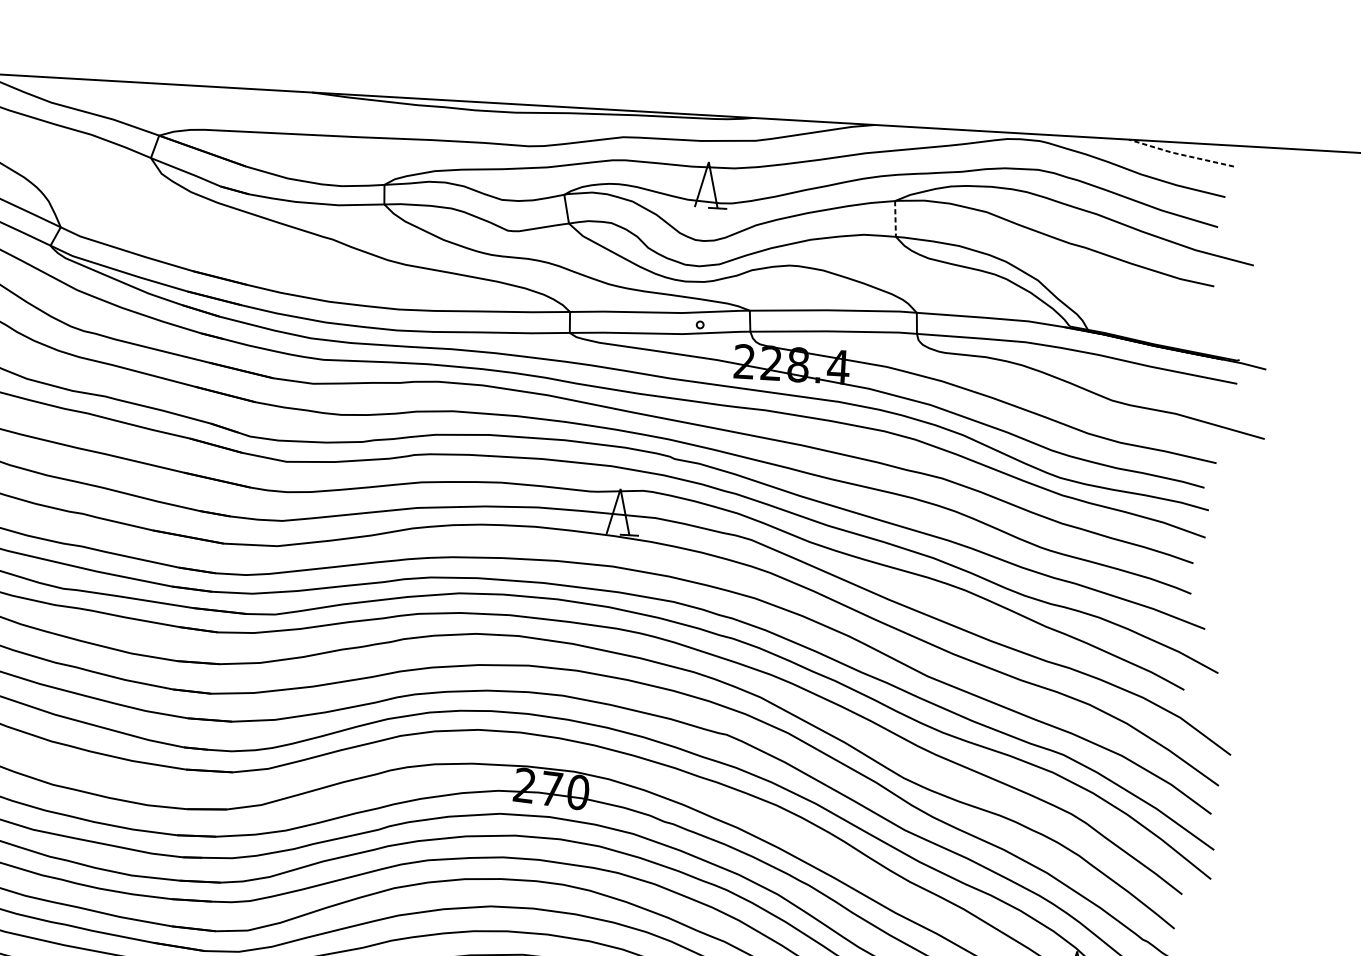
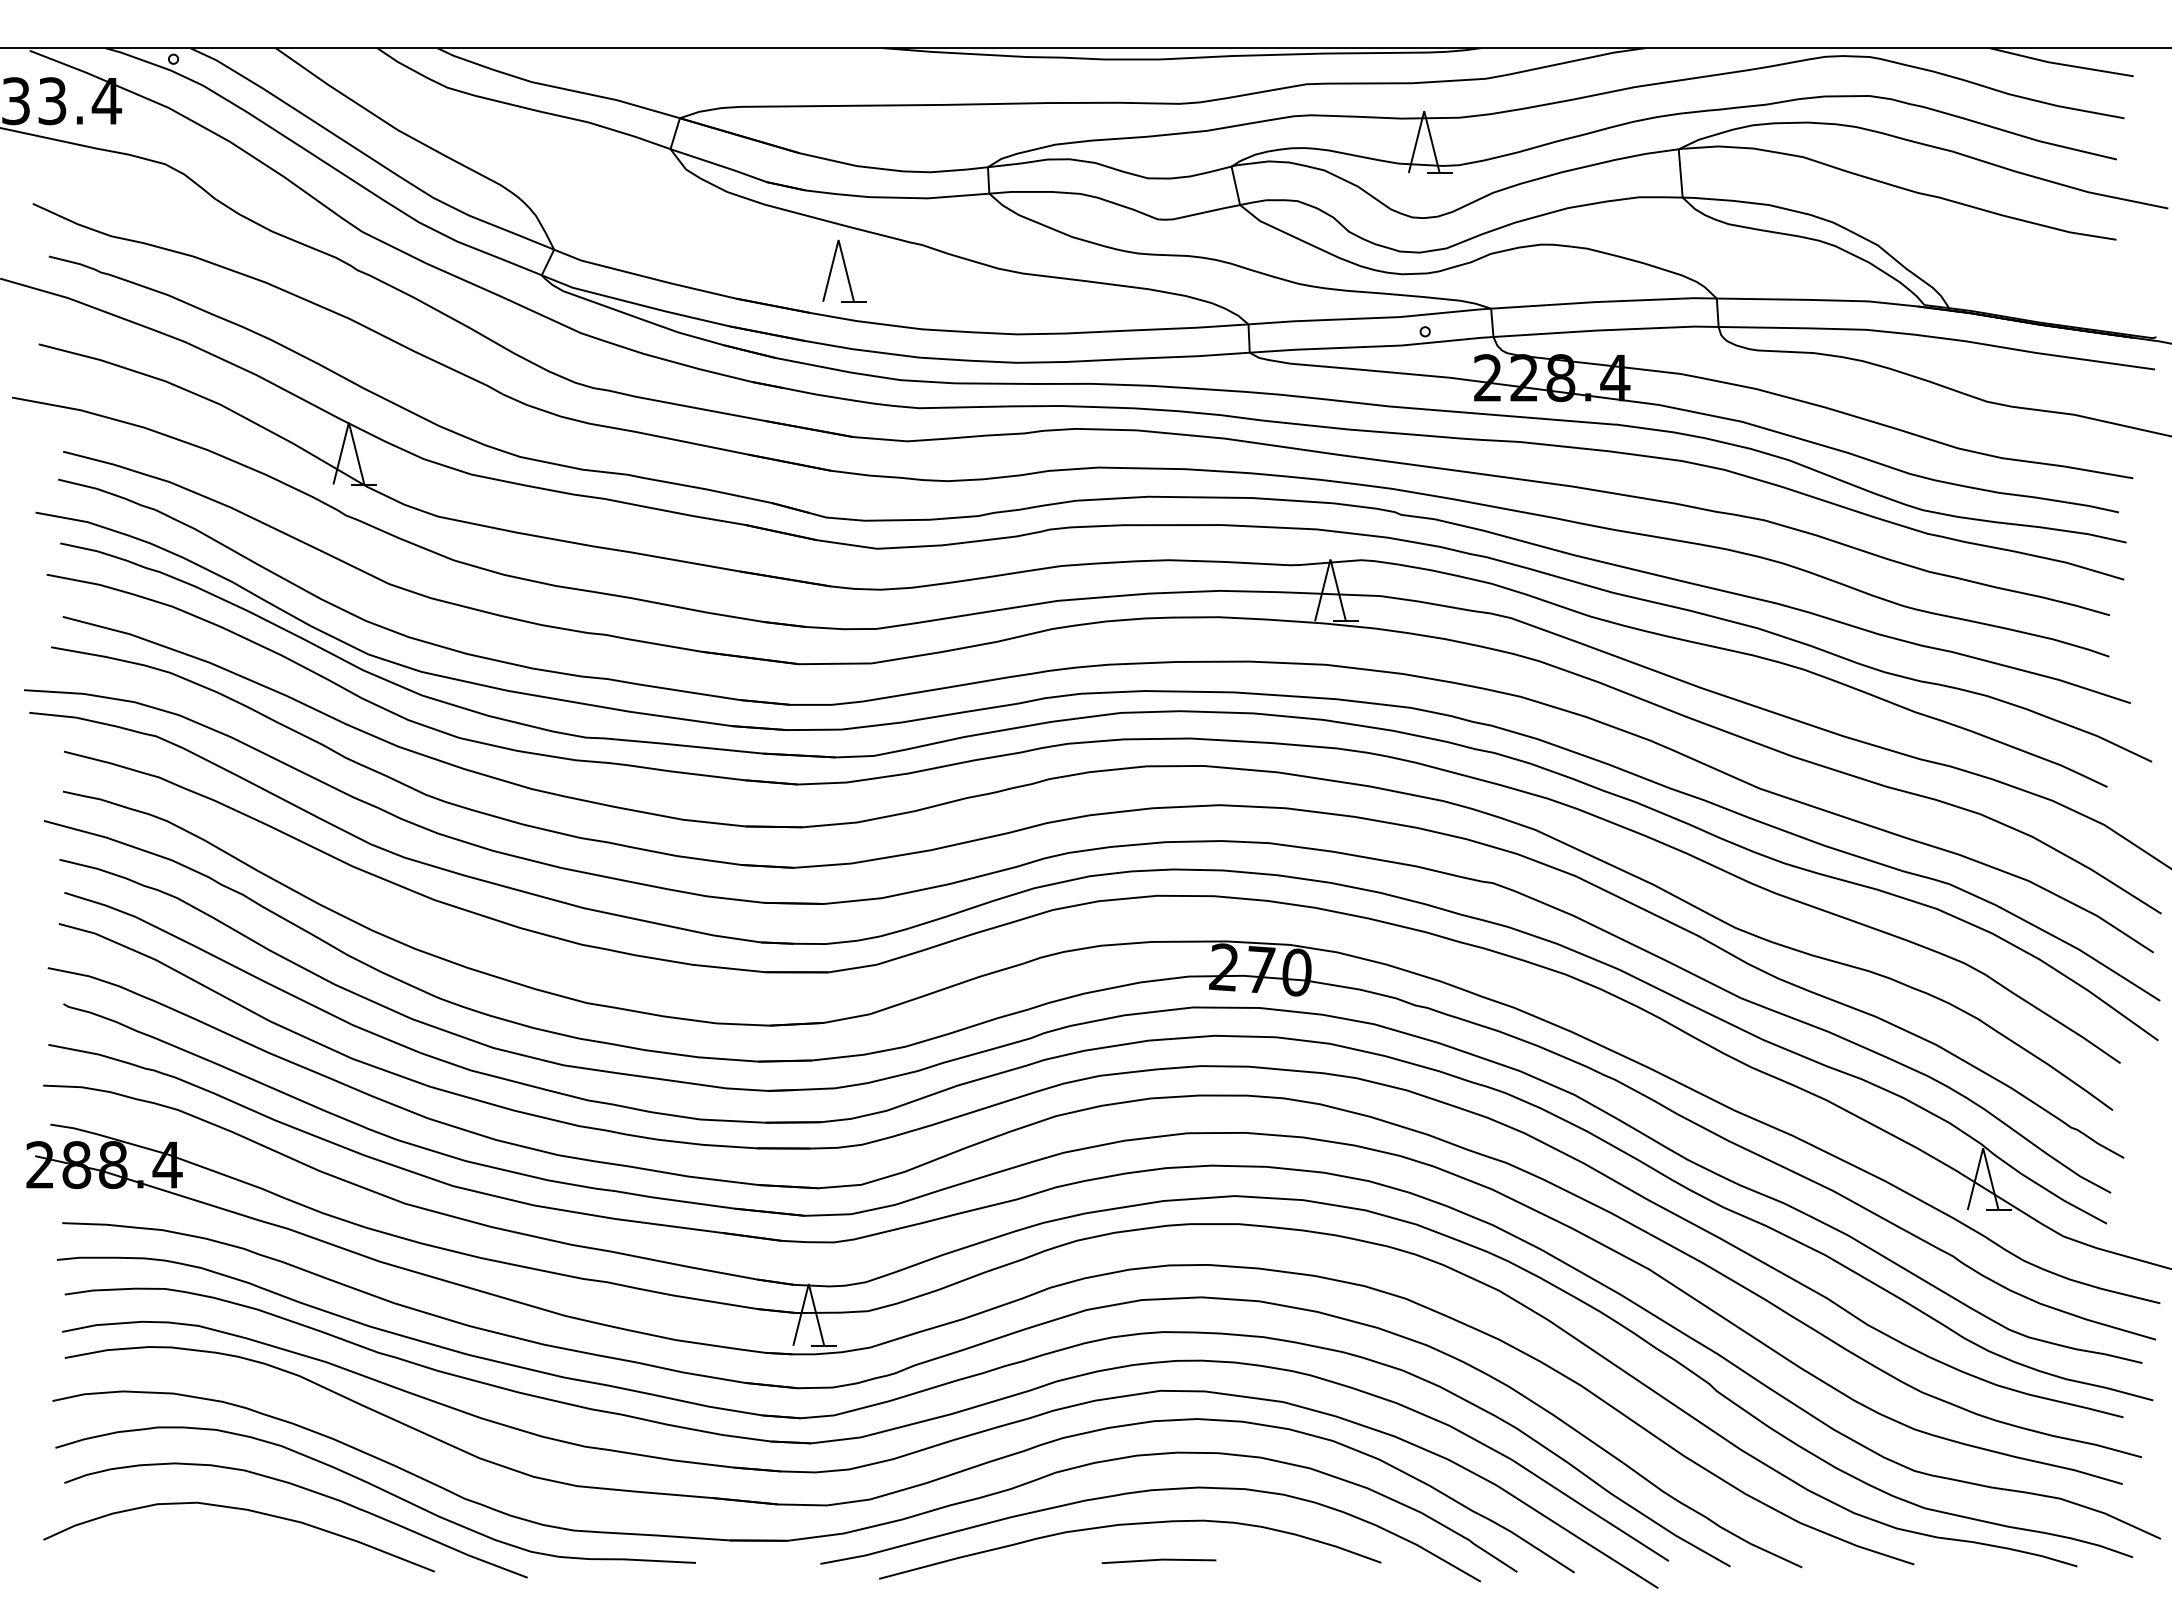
line: (1180, 154) -> (2060, 64), dashed -> solid
line: (895, 219) -> (1680, 173), dashed -> solid
part: (274, 255) -> (844, 270), added

